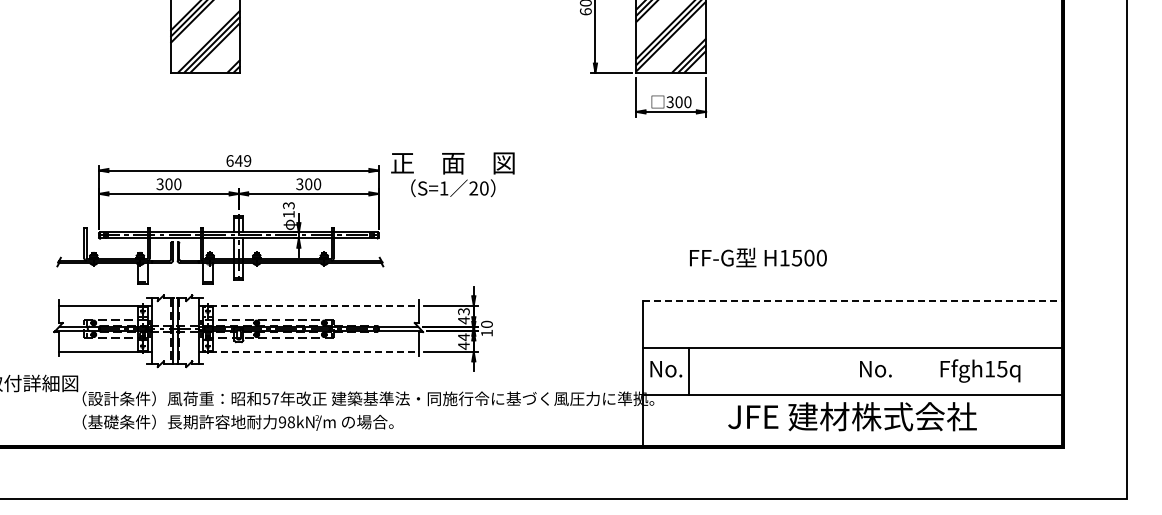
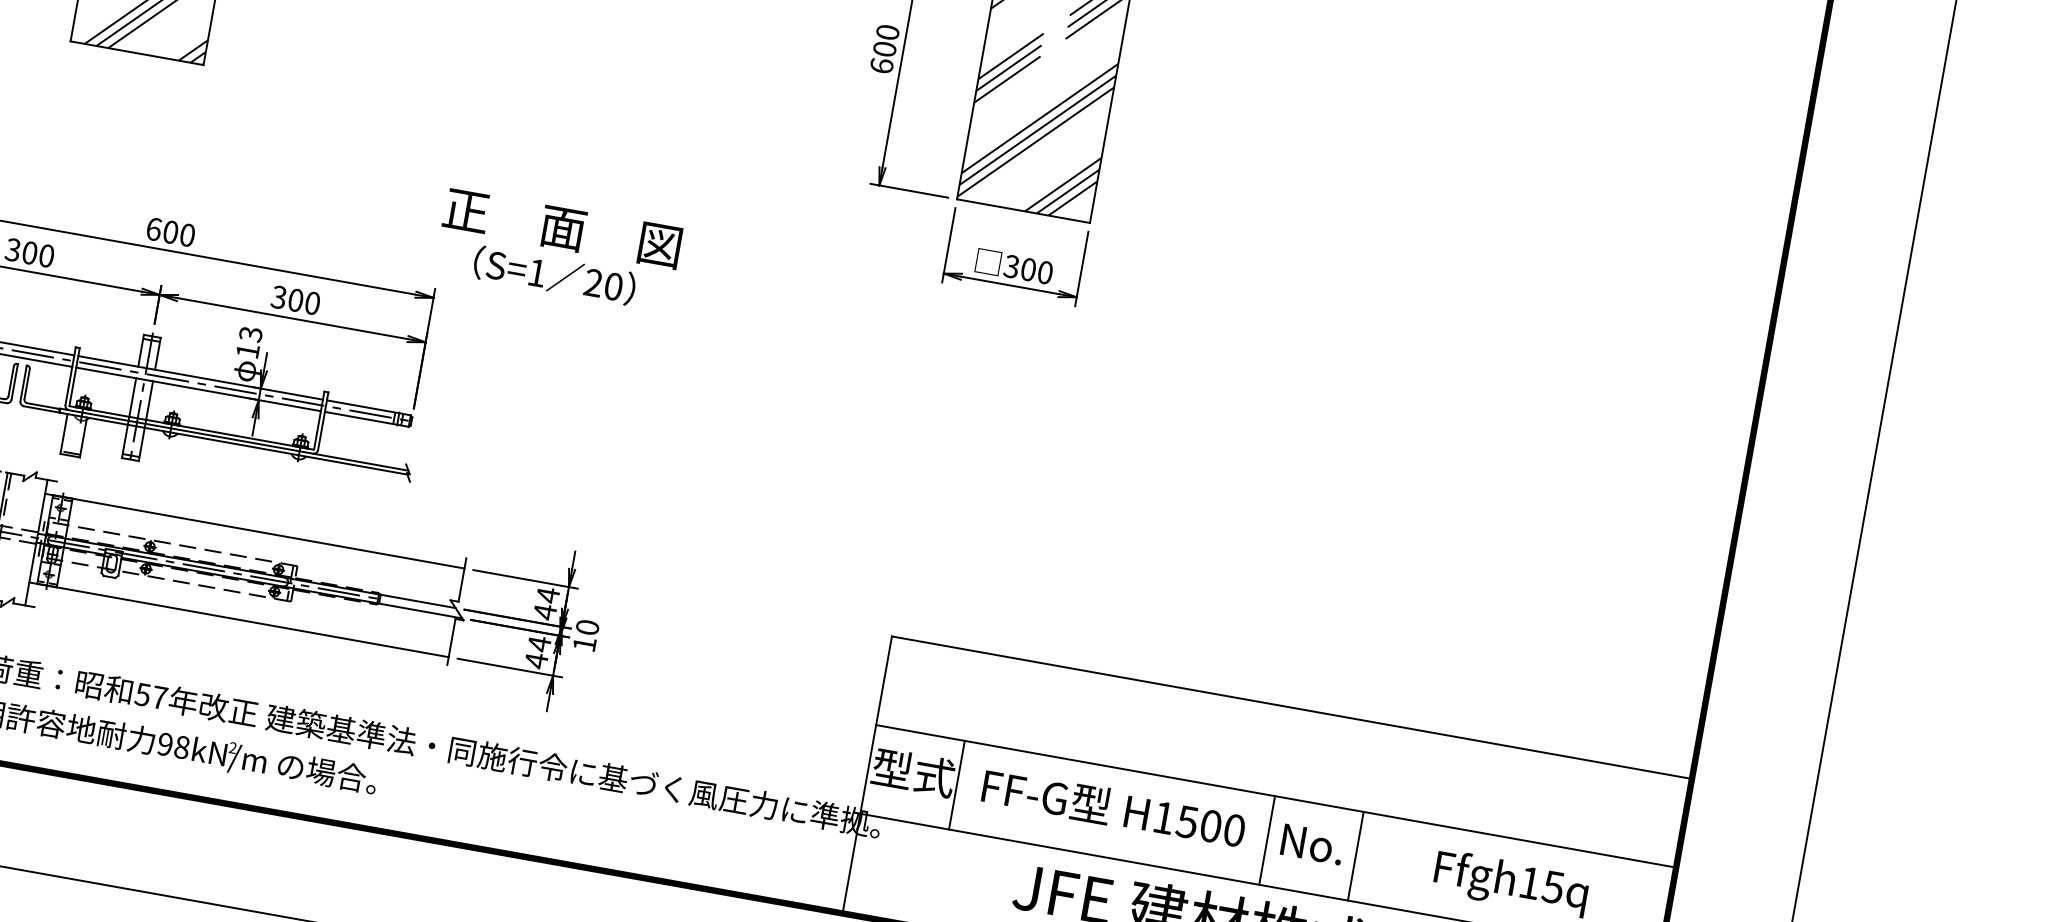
text: (242, 160) -> (177, 232), 649 -> 600
text: (452, 174) -> (557, 249), moved
text: (758, 257) -> (1114, 807), moved
line: (852, 301) -> (1291, 707), dashed -> solid
line: (309, 305) -> (256, 531), dashed -> solid
text: (463, 311) -> (547, 594), 43 -> 44
line: (309, 352) -> (240, 620), dashed -> solid
text: (665, 368) -> (912, 771), No. -> 型式
line: (852, 370) -> (1267, 839), added
line: (898, 370) -> (1355, 854), added

